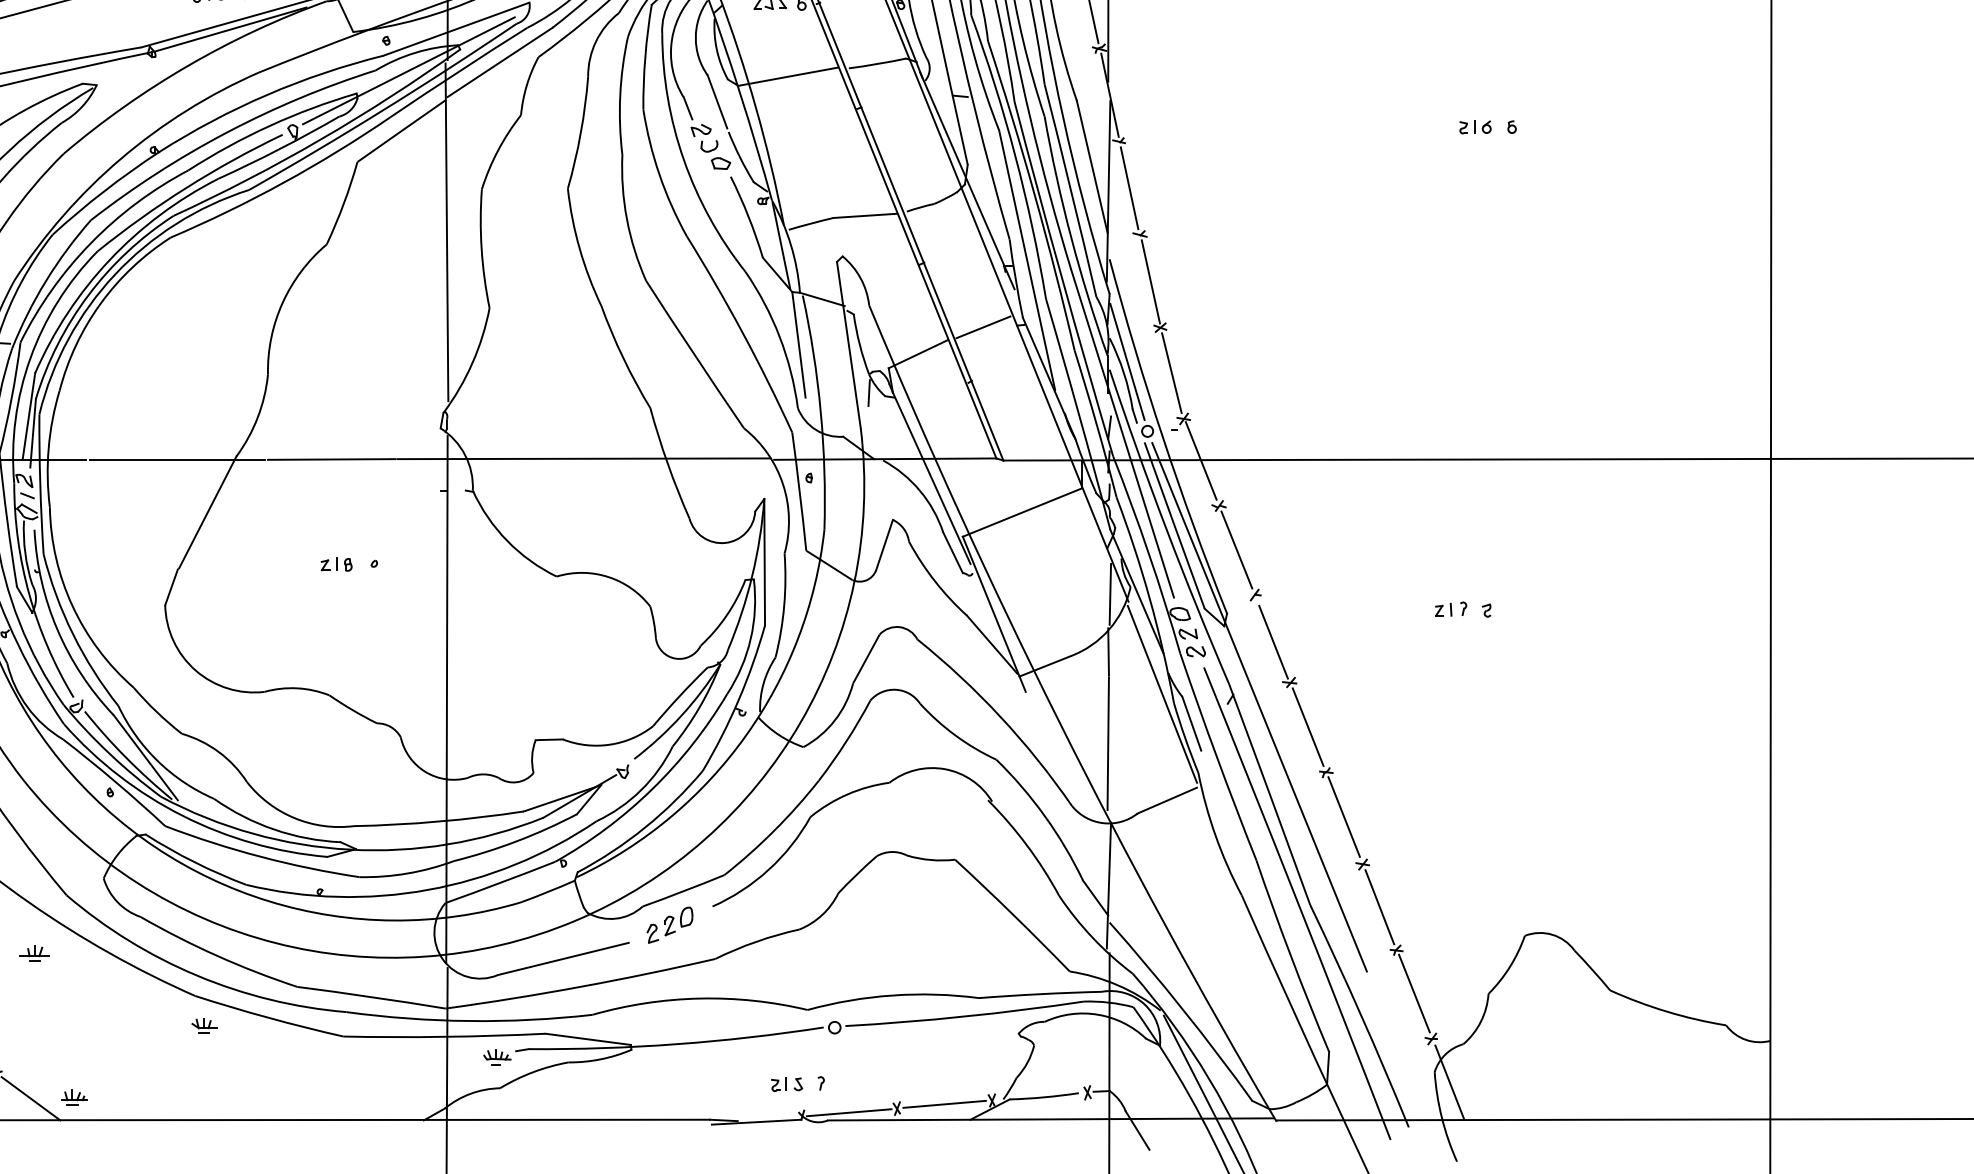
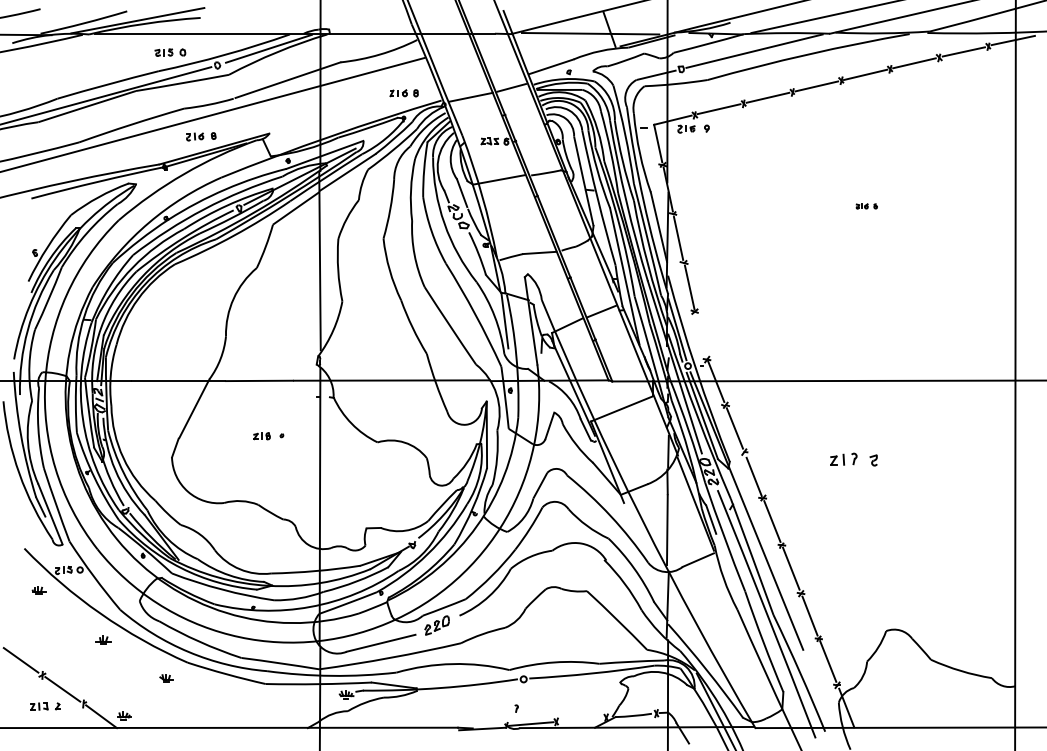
part: (1487, 127) -> (866, 206), size x0.7
line: (1171, 373) -> (700, 335), removed
part: (1462, 609) -> (853, 459), size x1.6
part: (204, 1026) -> (166, 678), moved
part: (786, 1085) -> (498, 709), removed
line: (944, 1104) -> (581, 719), removed

